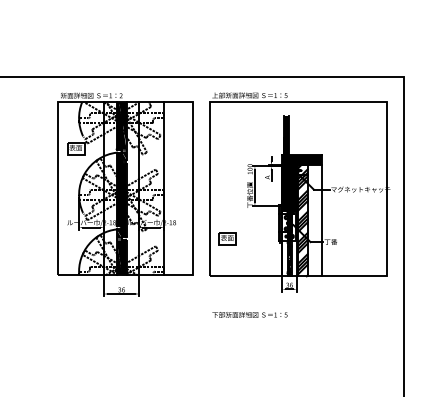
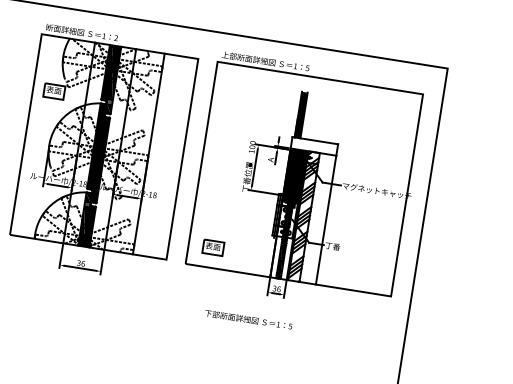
fill: (301, 160) -> (313, 146), removed
part: (227, 238) -> (213, 247), moved
text: (249, 314) -> (248, 319), moved

